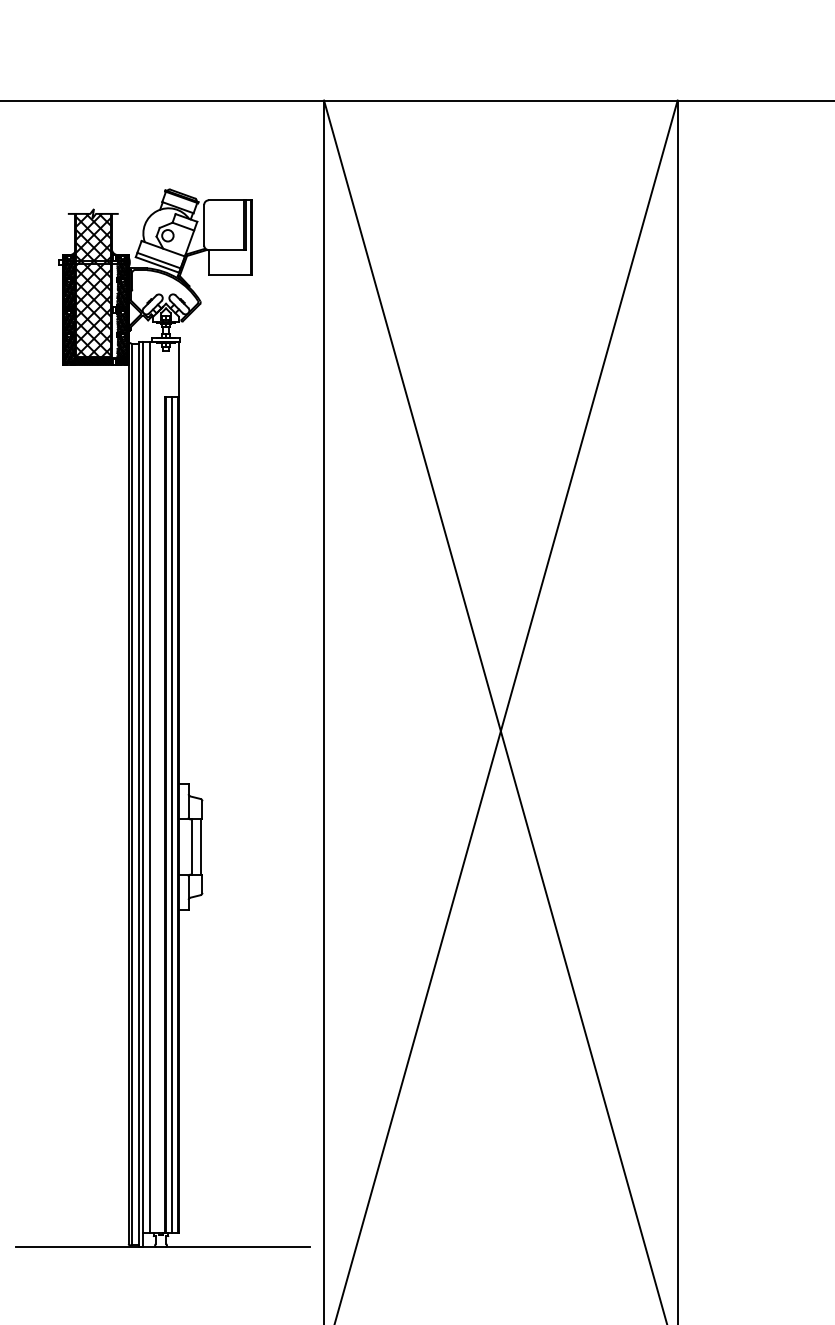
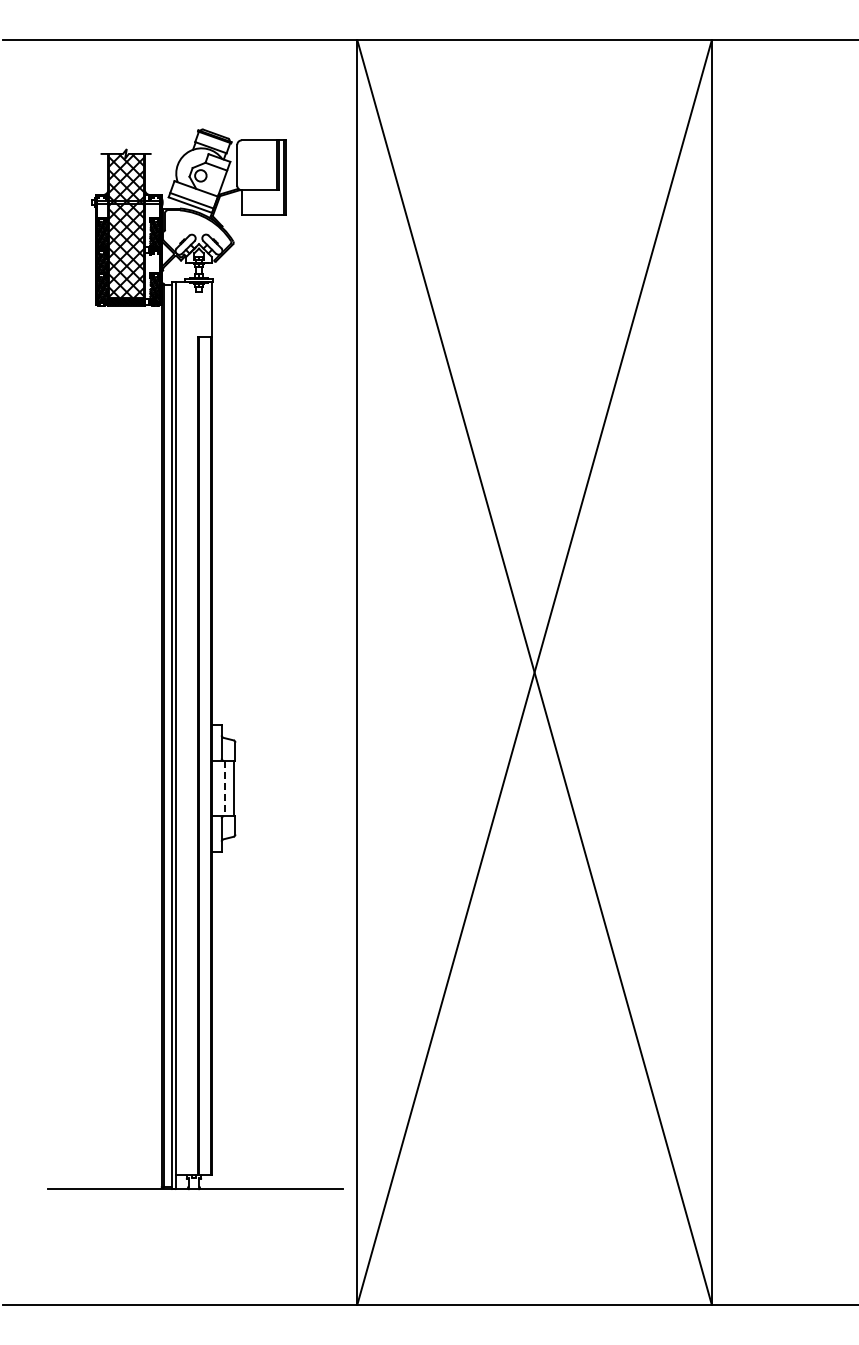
hatch: (69, 267) -> (102, 207), removed
hatch: (122, 267) -> (155, 207), removed
hatch: (122, 323) -> (155, 263), removed
line: (149, 787) -> (182, 728), removed
line: (172, 815) -> (205, 756), removed
line: (192, 846) -> (225, 788), solid -> dashed

